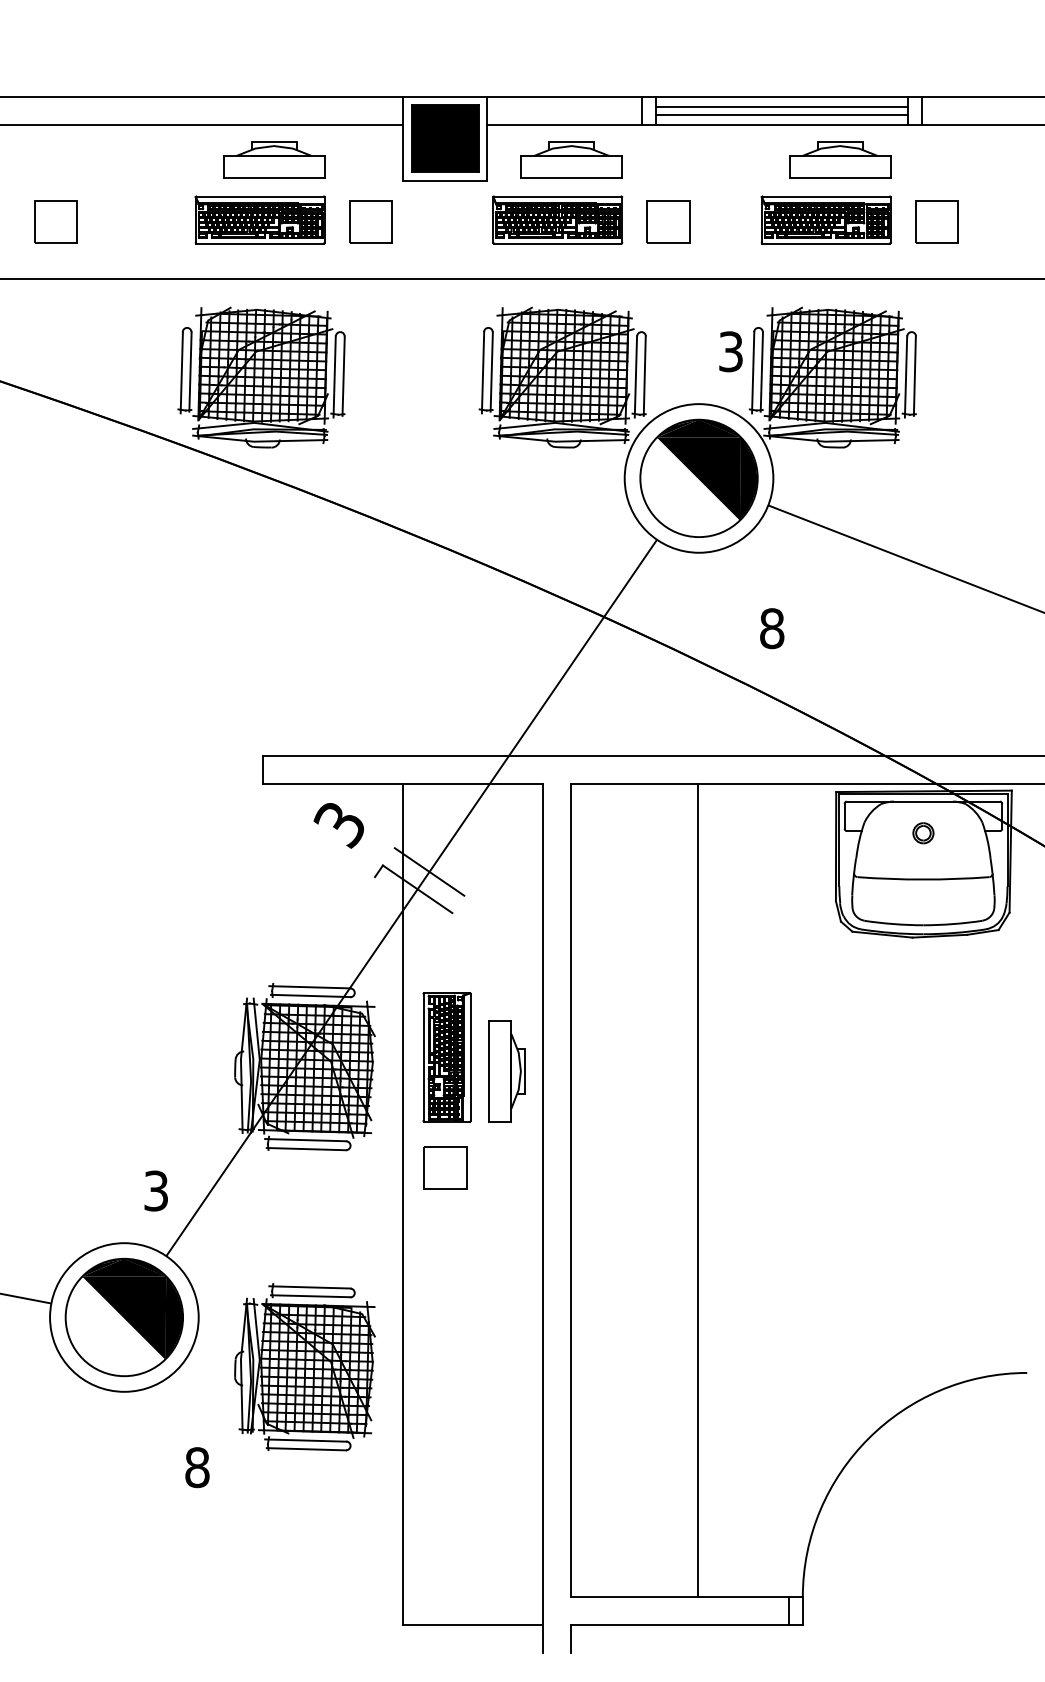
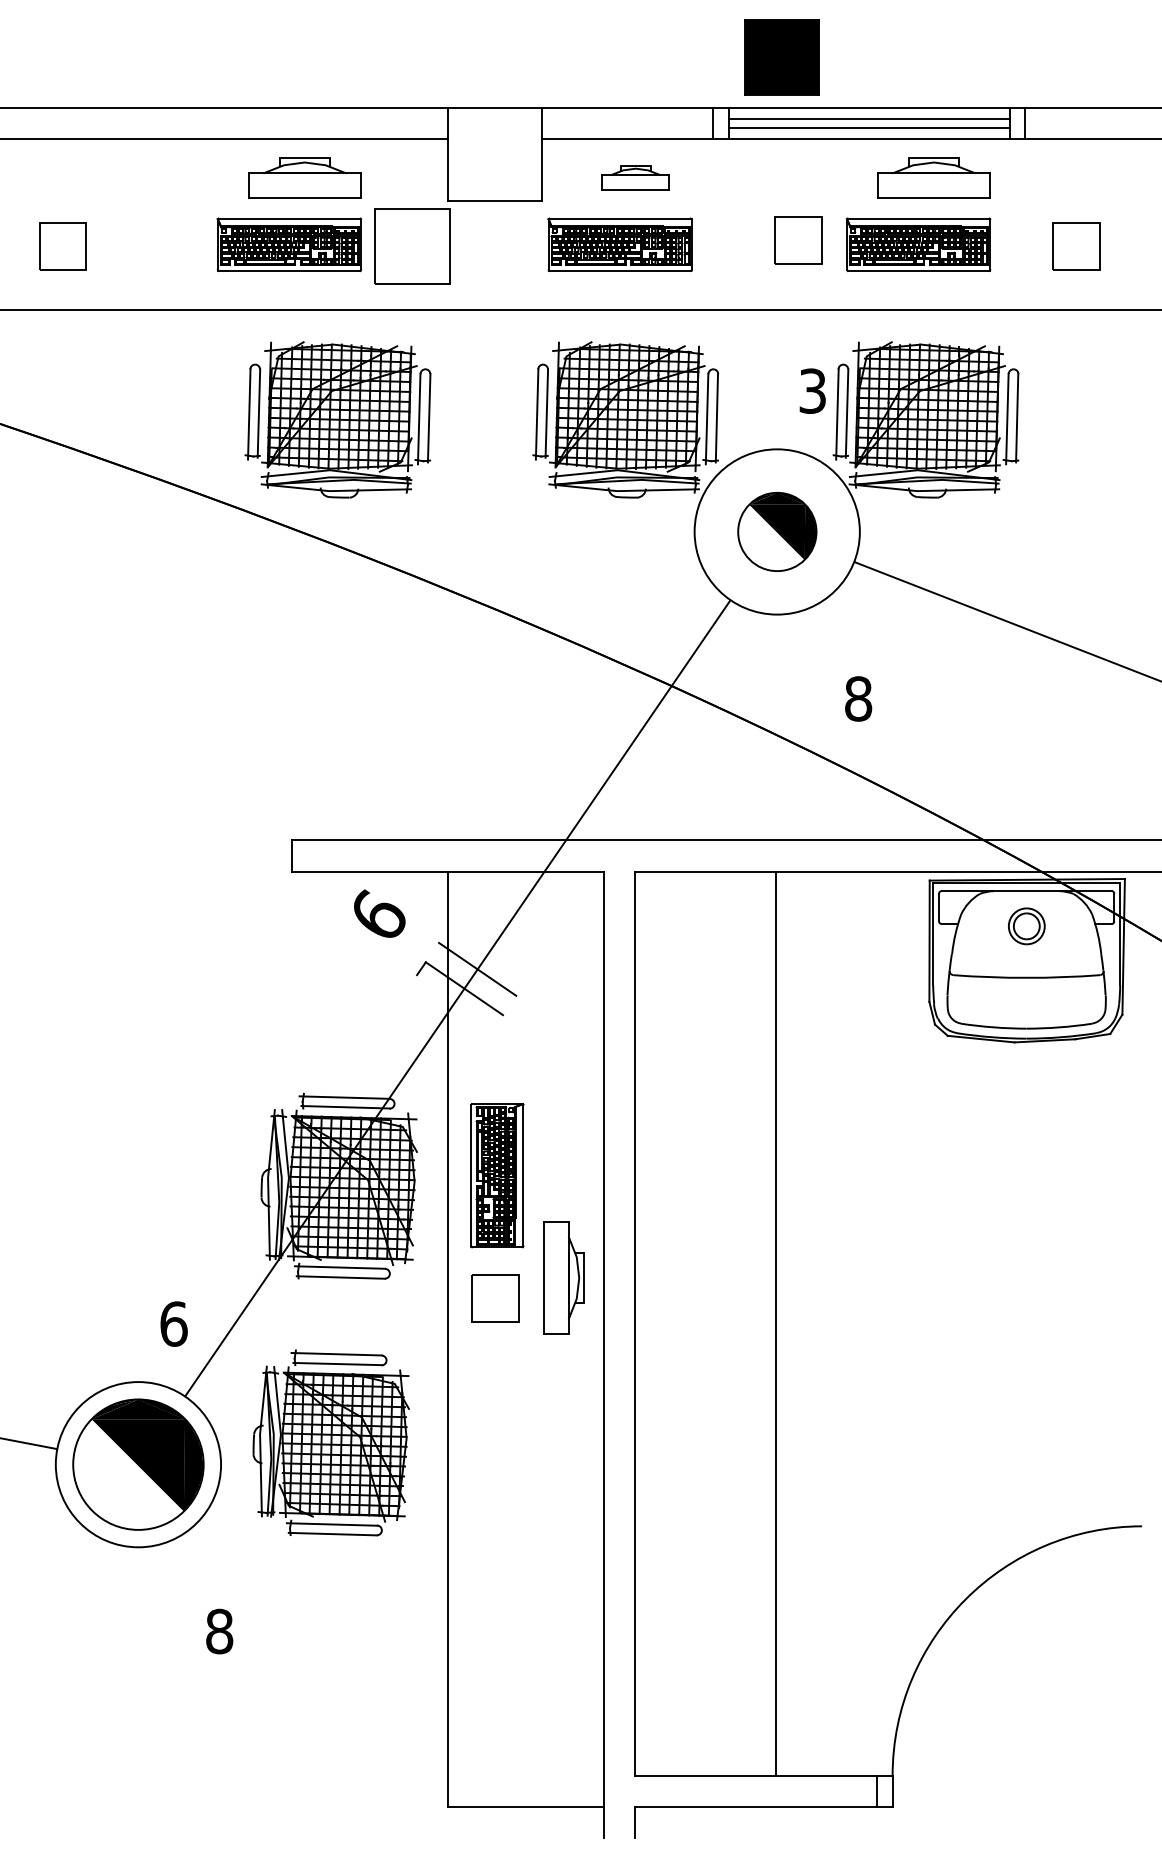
part: (444, 138) -> (781, 57), moved
part: (571, 159) -> (635, 177), size x0.6
part: (370, 221) -> (412, 246), size x1.6
part: (668, 221) -> (798, 240), moved
part: (936, 221) -> (1076, 246), moved
part: (261, 377) -> (337, 419), moved
part: (699, 478) -> (777, 531), size x0.6
text: (338, 824) -> (376, 916), 3 -> 6
part: (923, 833) -> (1026, 926), size x1.6
part: (506, 1070) -> (563, 1277), moved
text: (155, 1190) -> (173, 1323), 3 -> 6
part: (304, 1366) -> (330, 1442), moved

